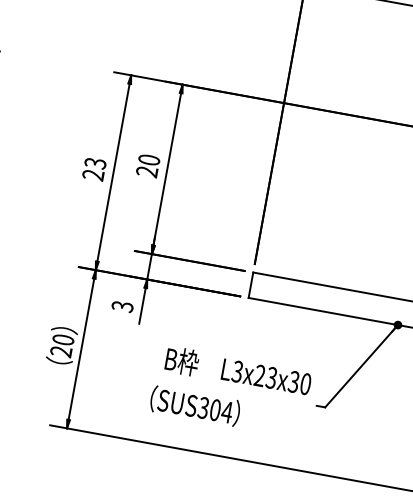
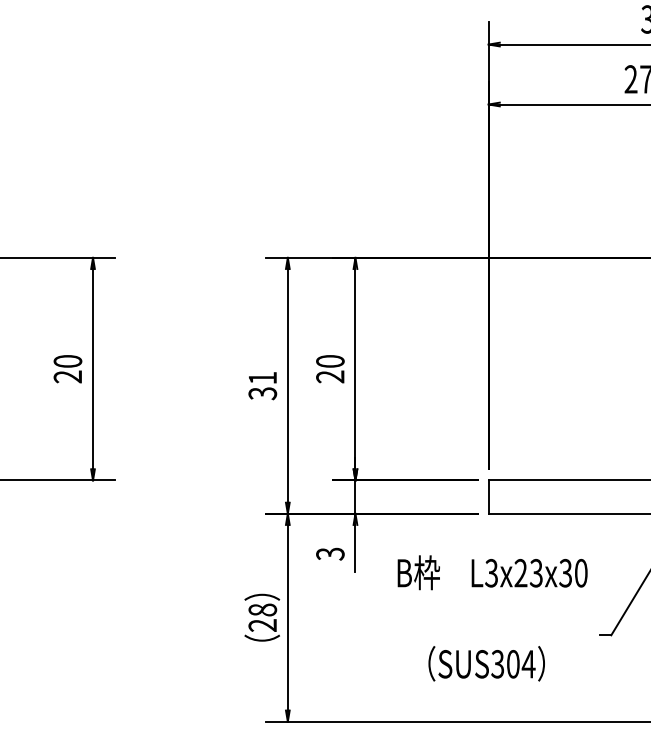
text: (94, 169) -> (262, 386), 23 -> 31
text: (63, 339) -> (262, 609), 20 -> 28
text: (238, 371) -> (492, 572), moved
text: (195, 405) -> (486, 663), moved

